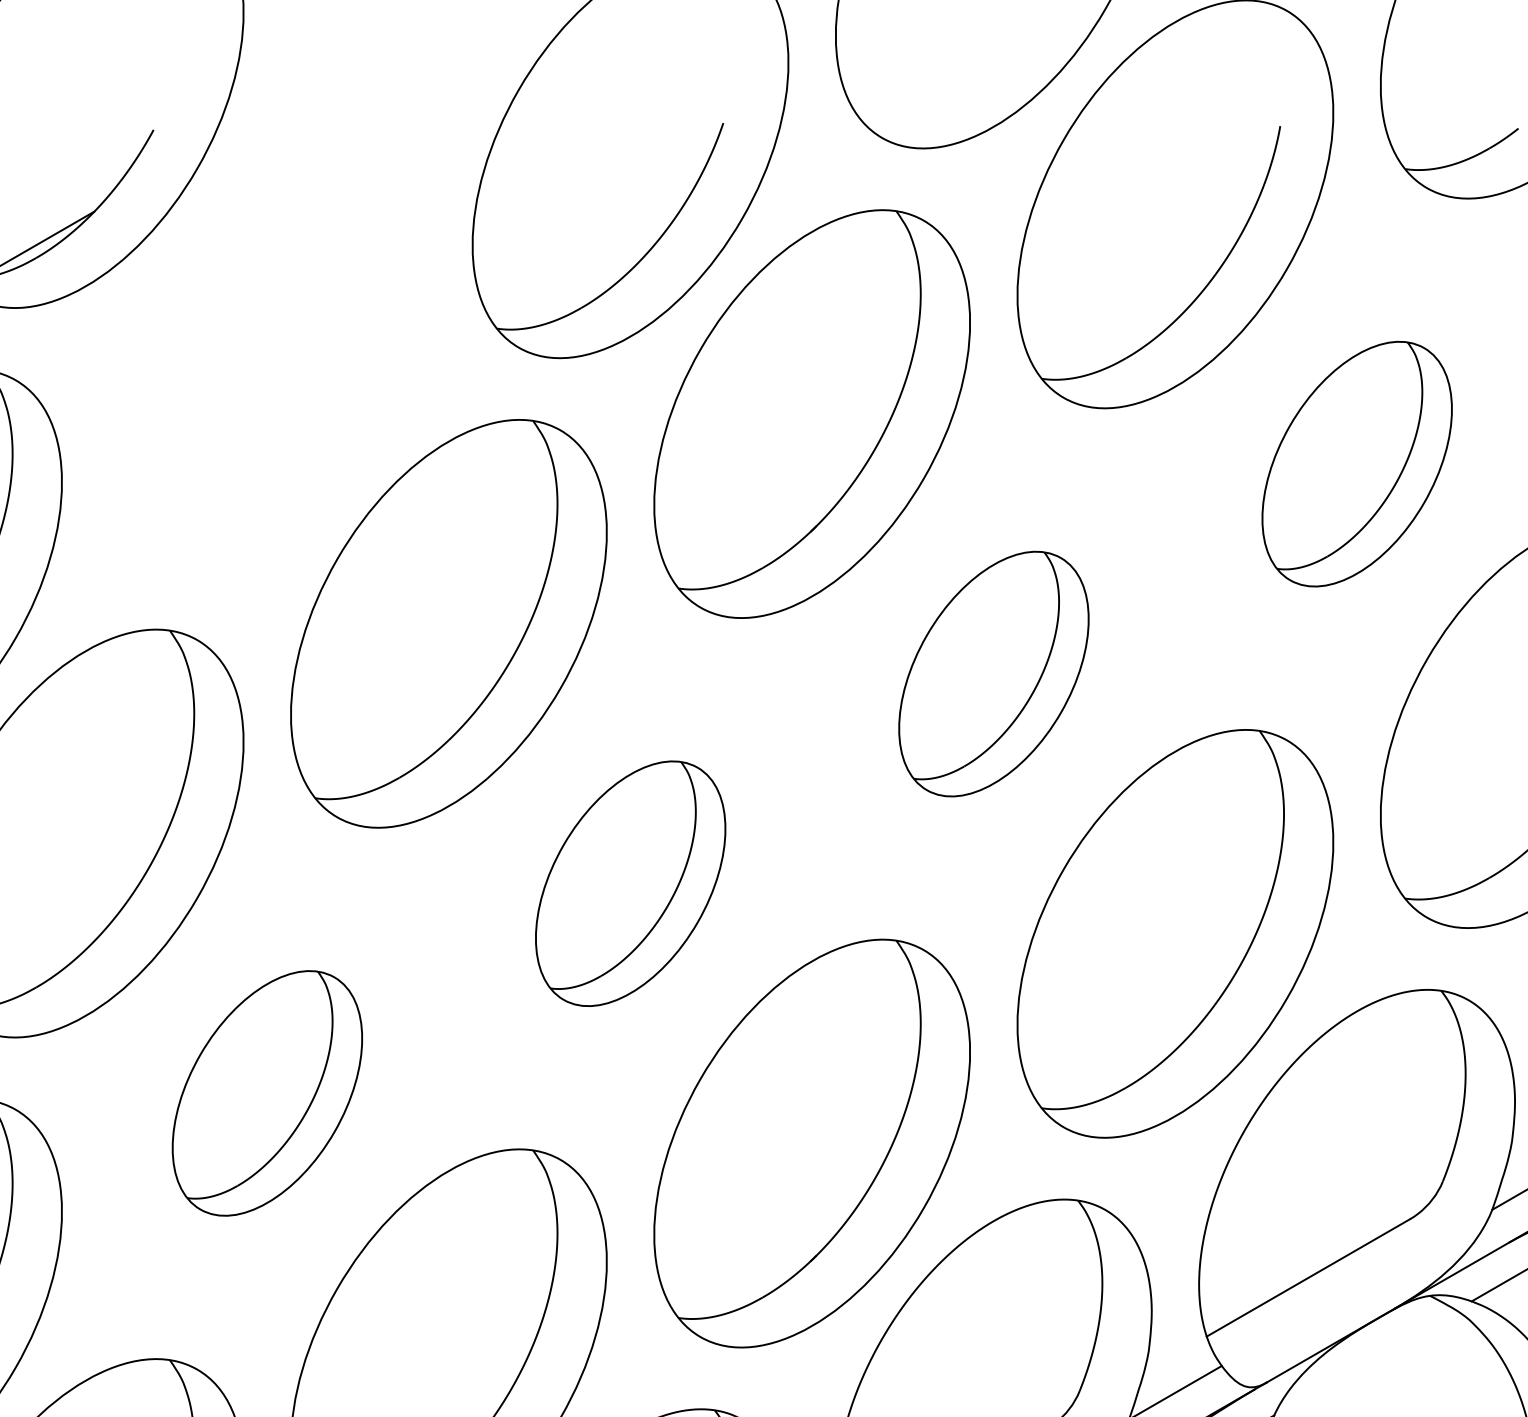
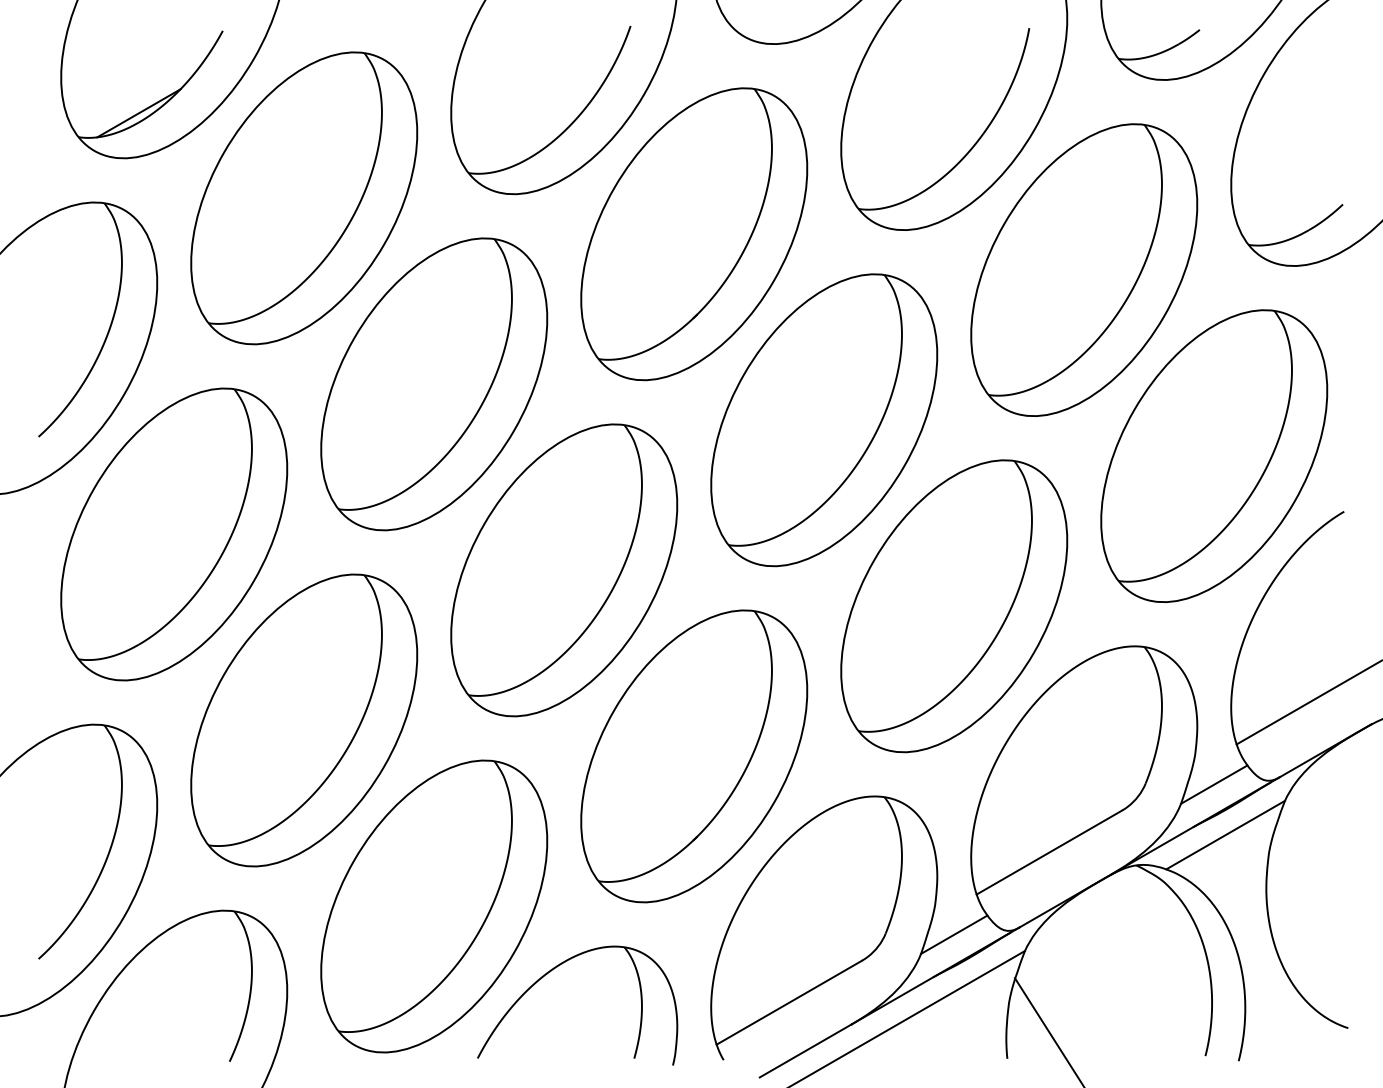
part: (267, 364) -> (304, 198), added
part: (1357, 463) -> (1084, 269), size x1.67
part: (994, 674) -> (824, 420), size x1.67
part: (630, 883) -> (564, 570), size x1.67
part: (267, 1093) -> (304, 720), size x1.67

